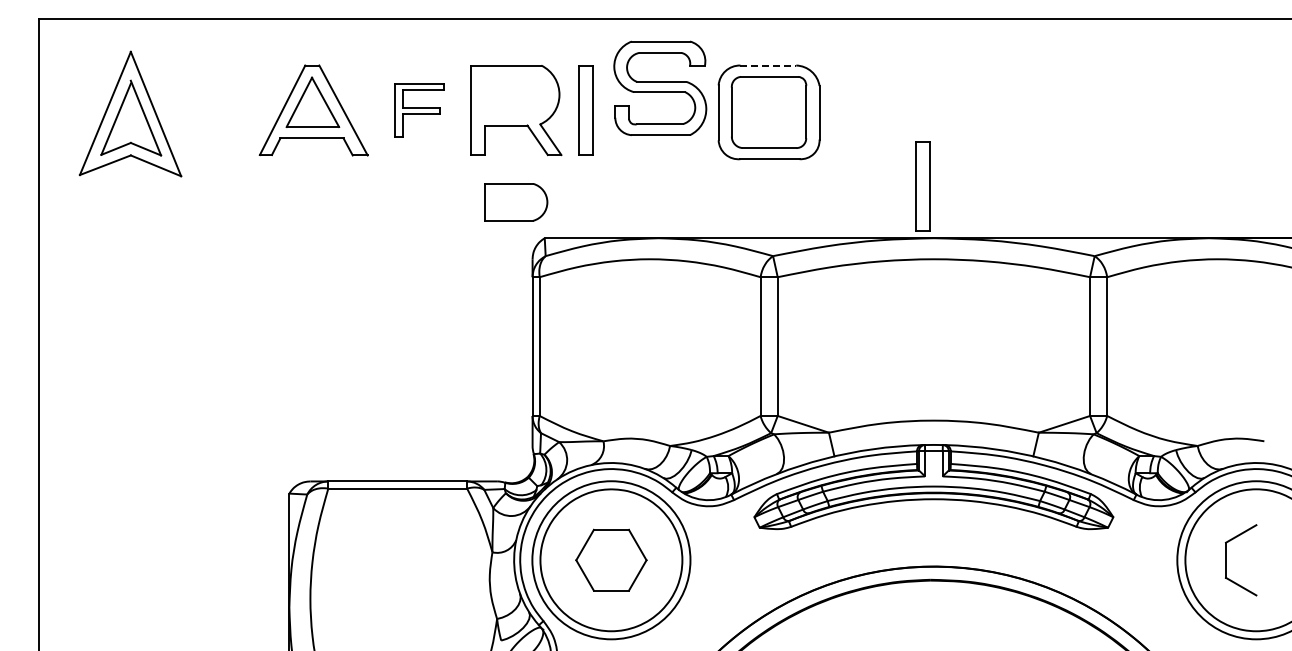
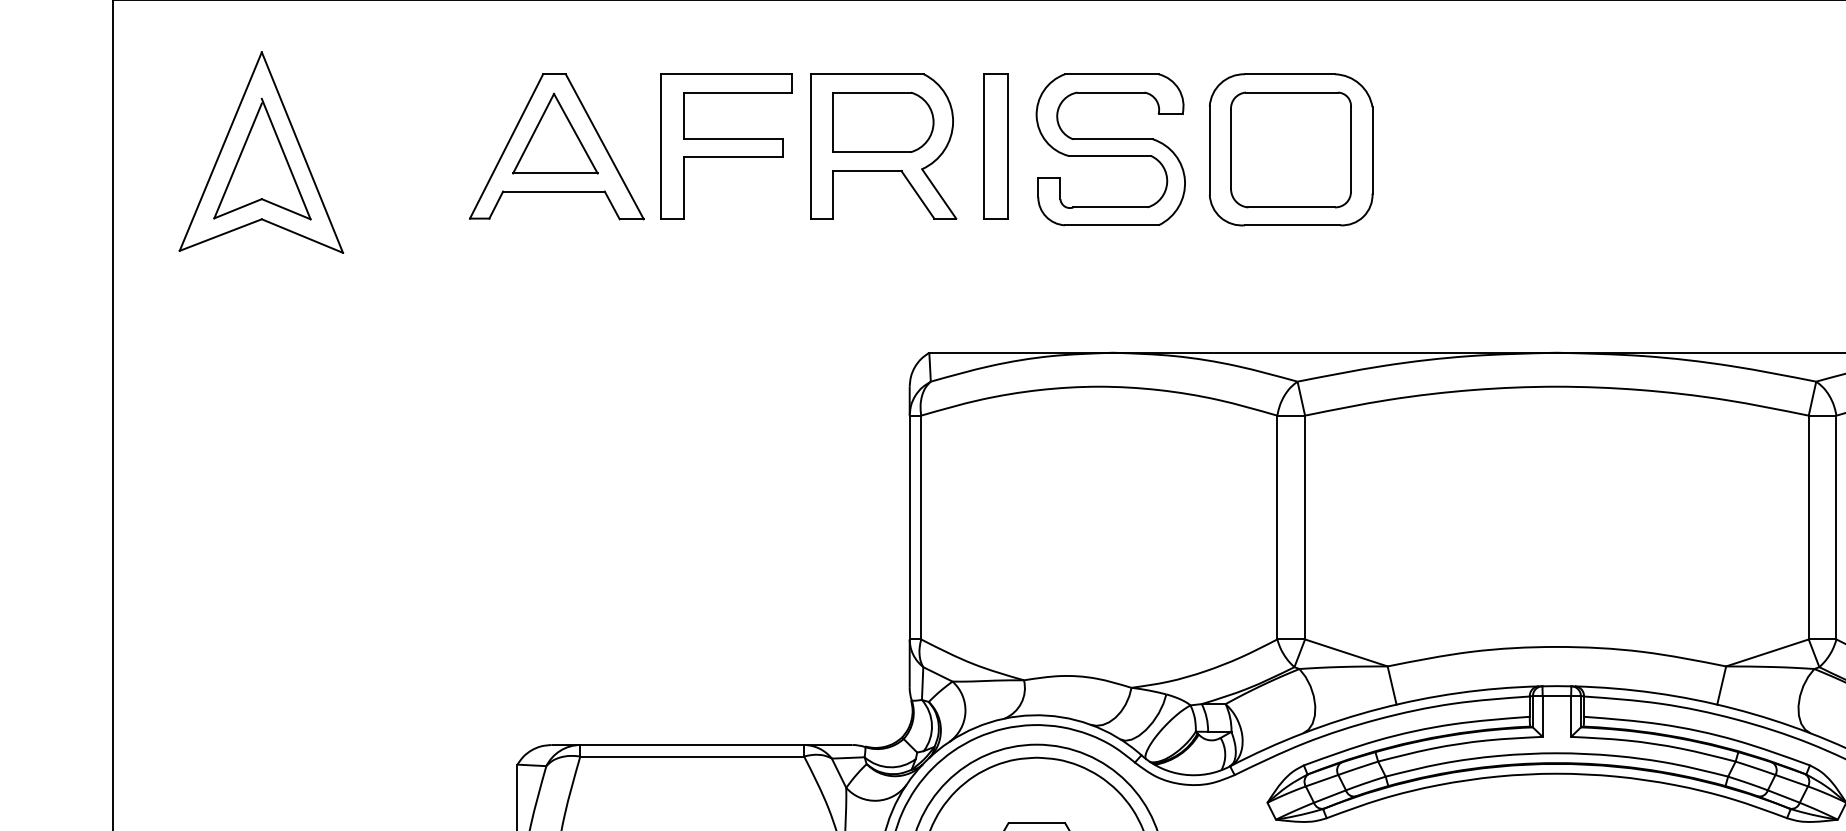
line: (768, 65) -> (1290, 74), dashed -> solid
part: (660, 87) -> (1111, 148), moved
part: (419, 110) -> (727, 146), size x1.67
part: (922, 186) -> (1538, 269), removed
part: (516, 202) -> (883, 122), moved

